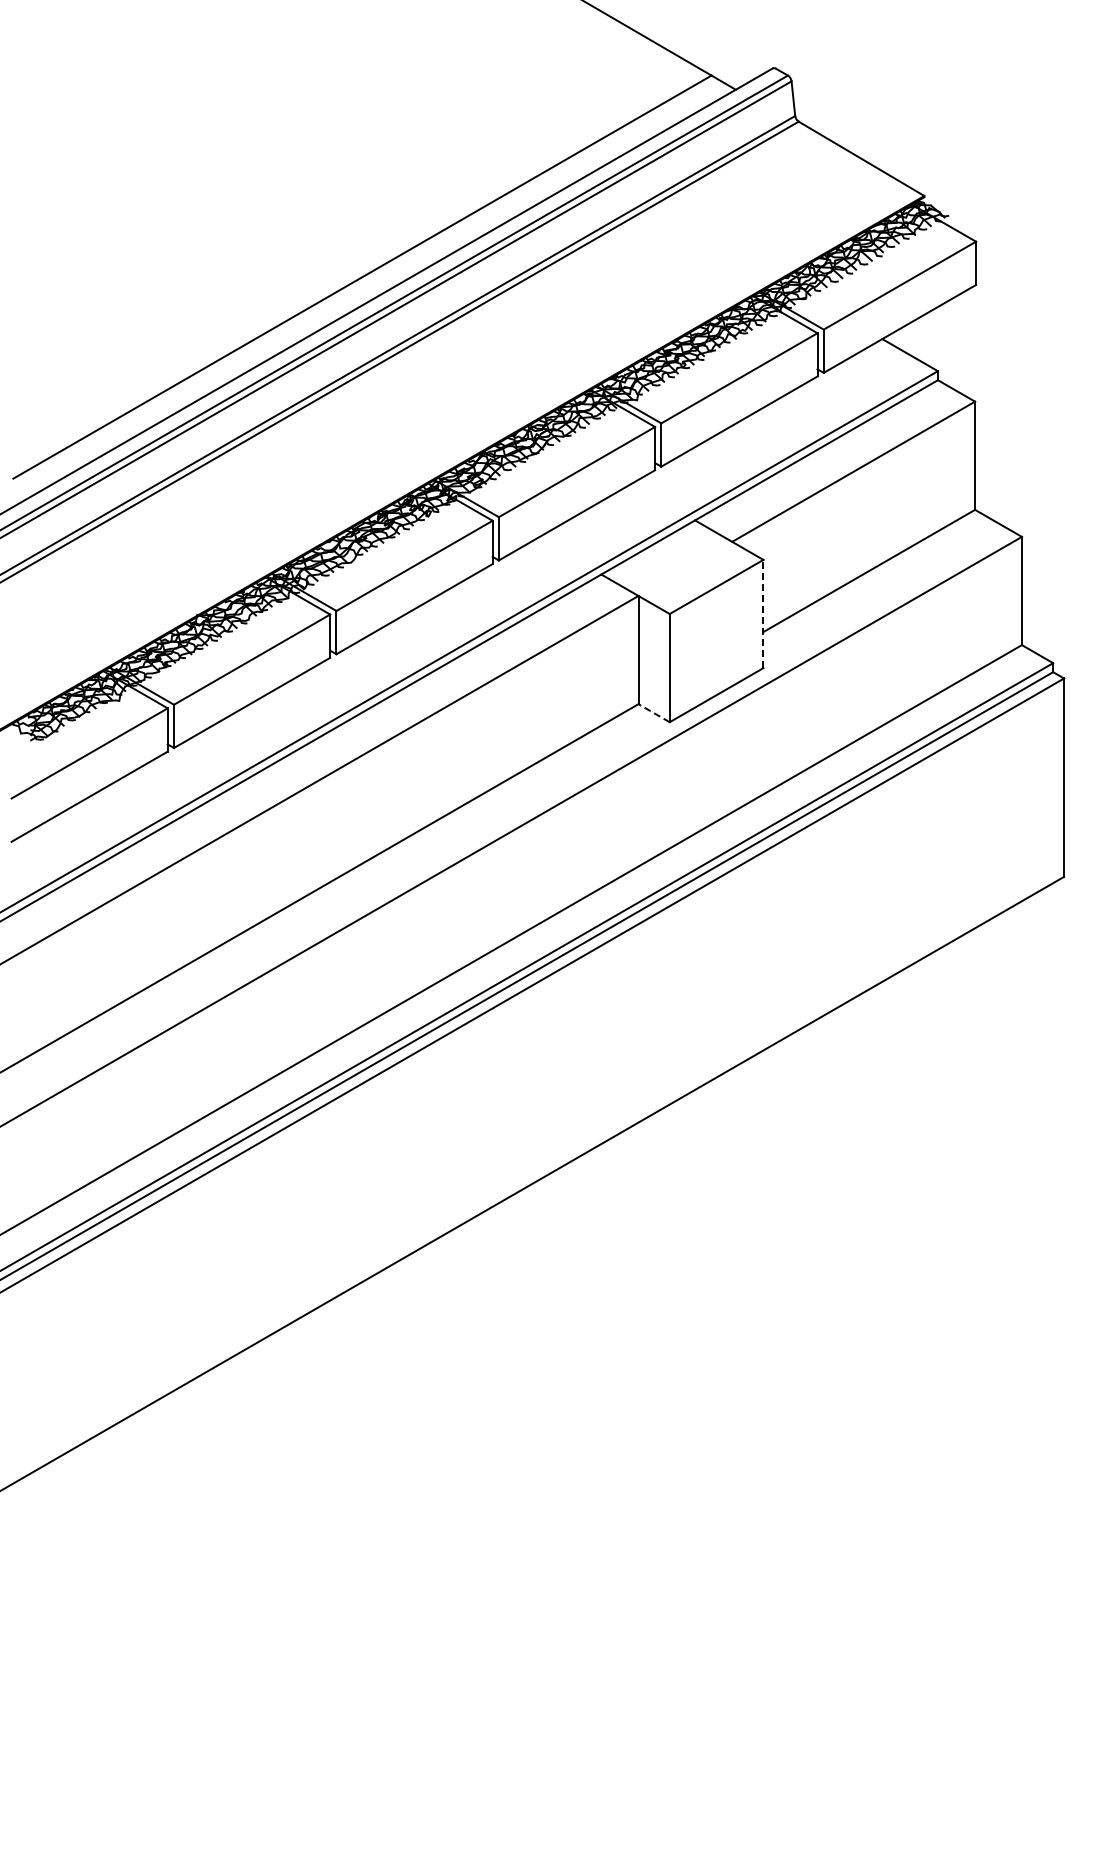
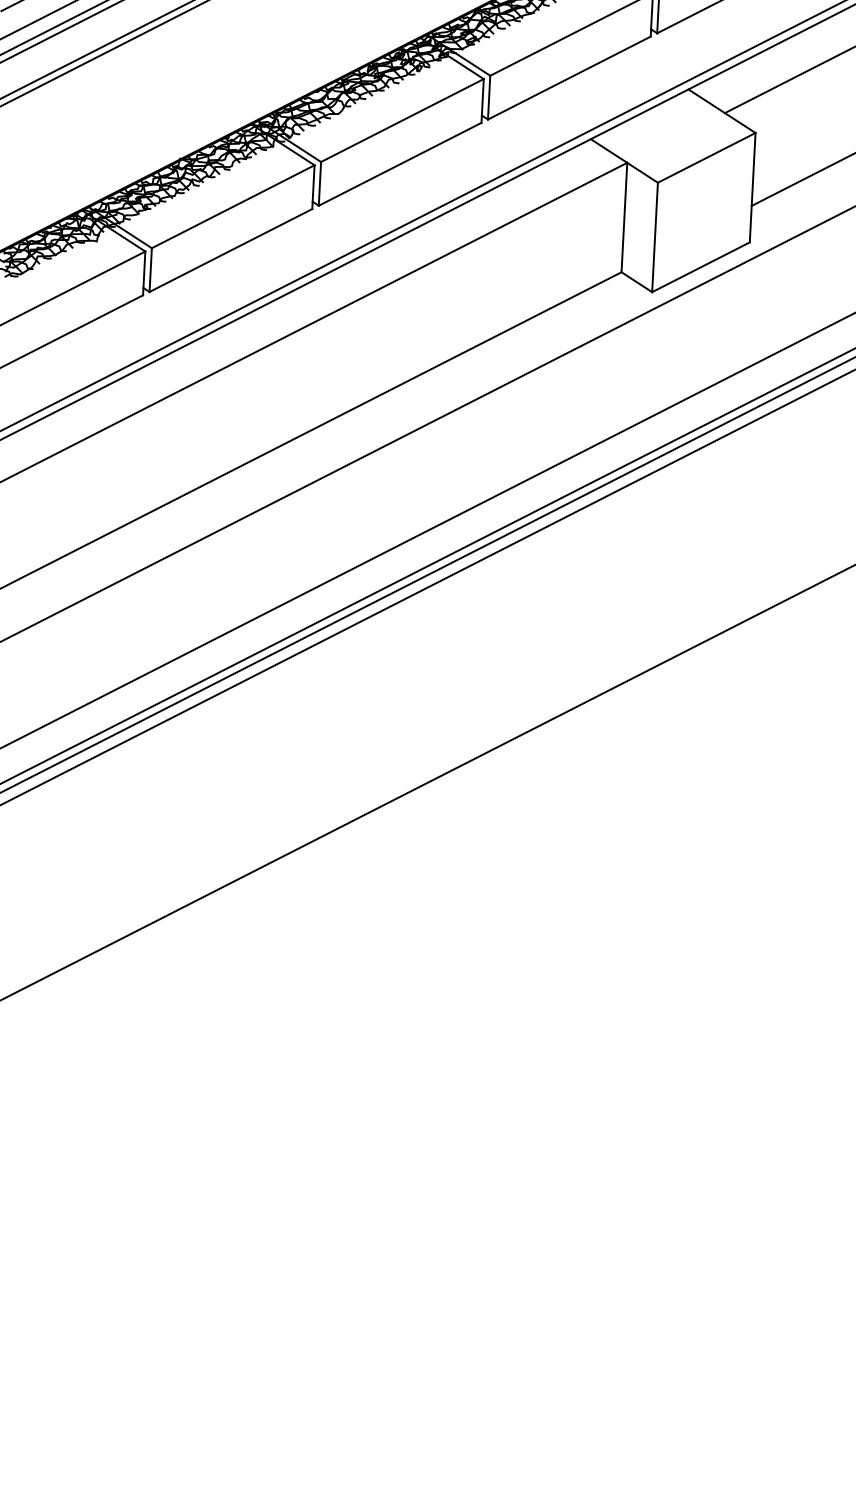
line: (763, 613) -> (752, 187), dashed -> solid
line: (653, 712) -> (636, 281), dashed -> solid

